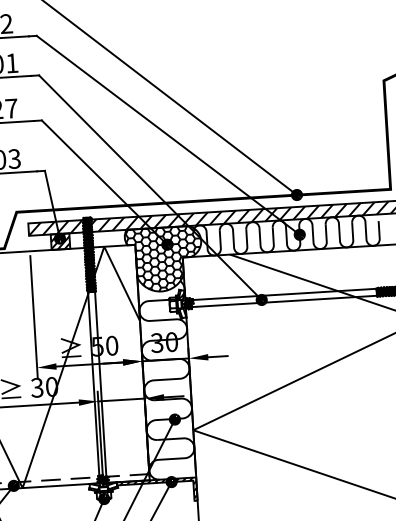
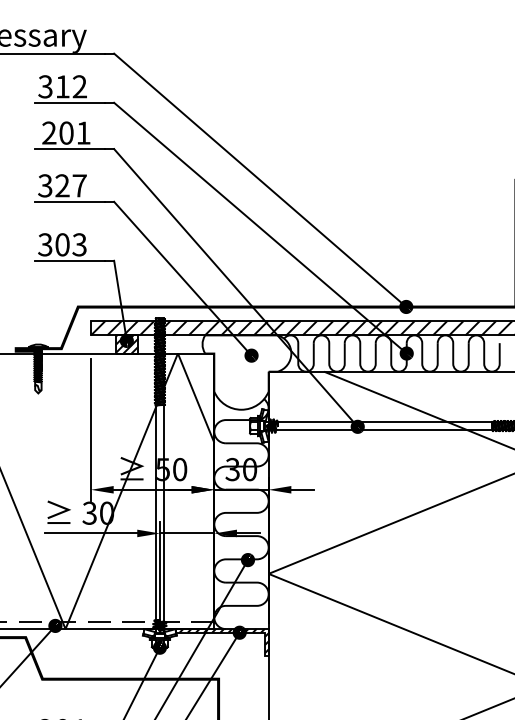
hatch: (163, 259) -> (246, 372), removed

